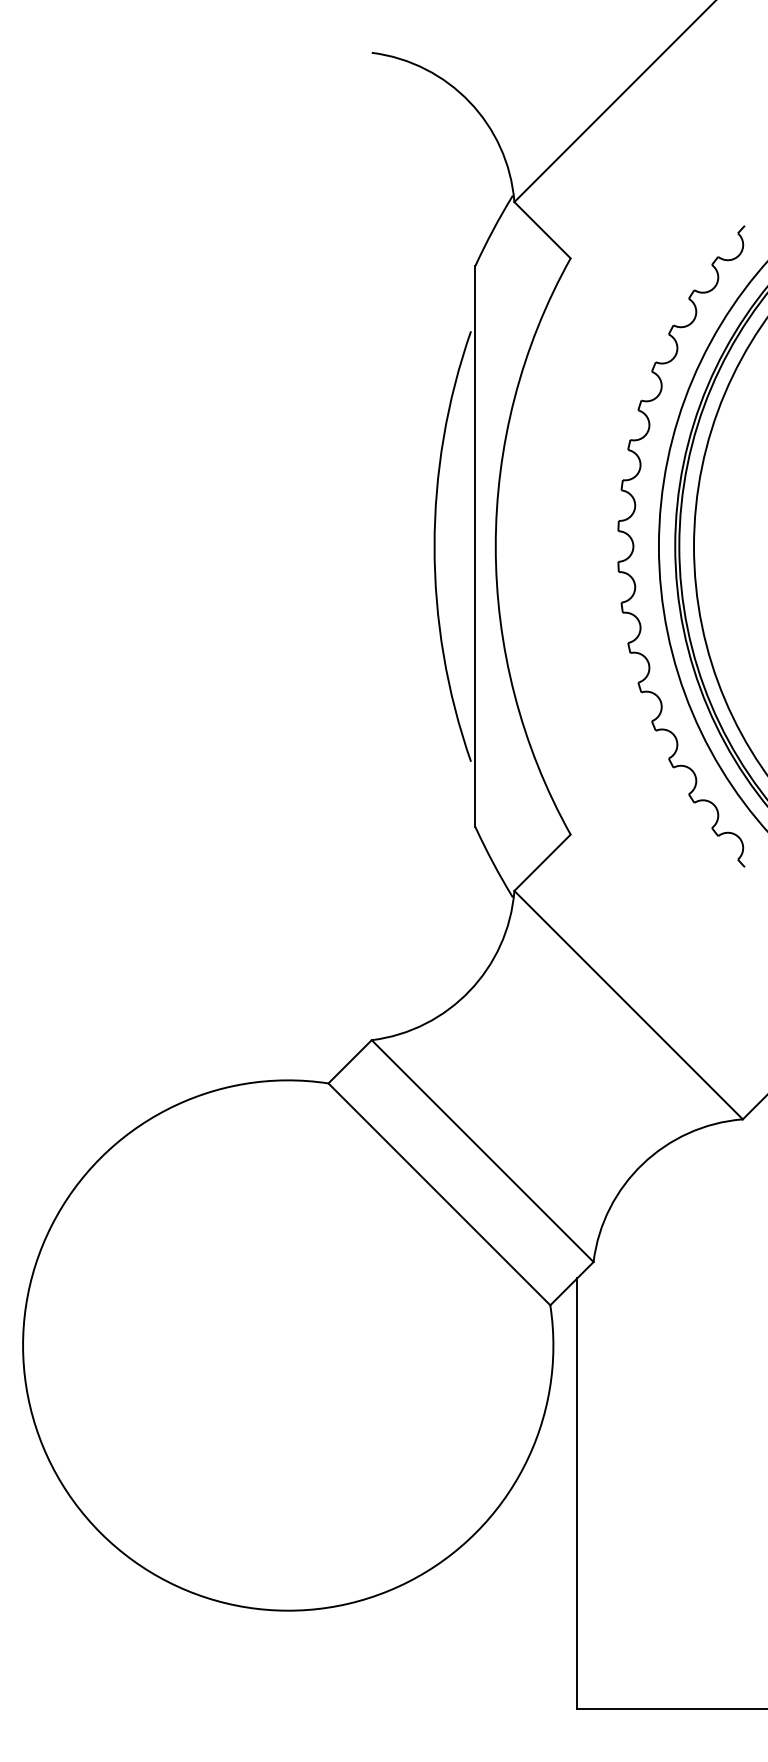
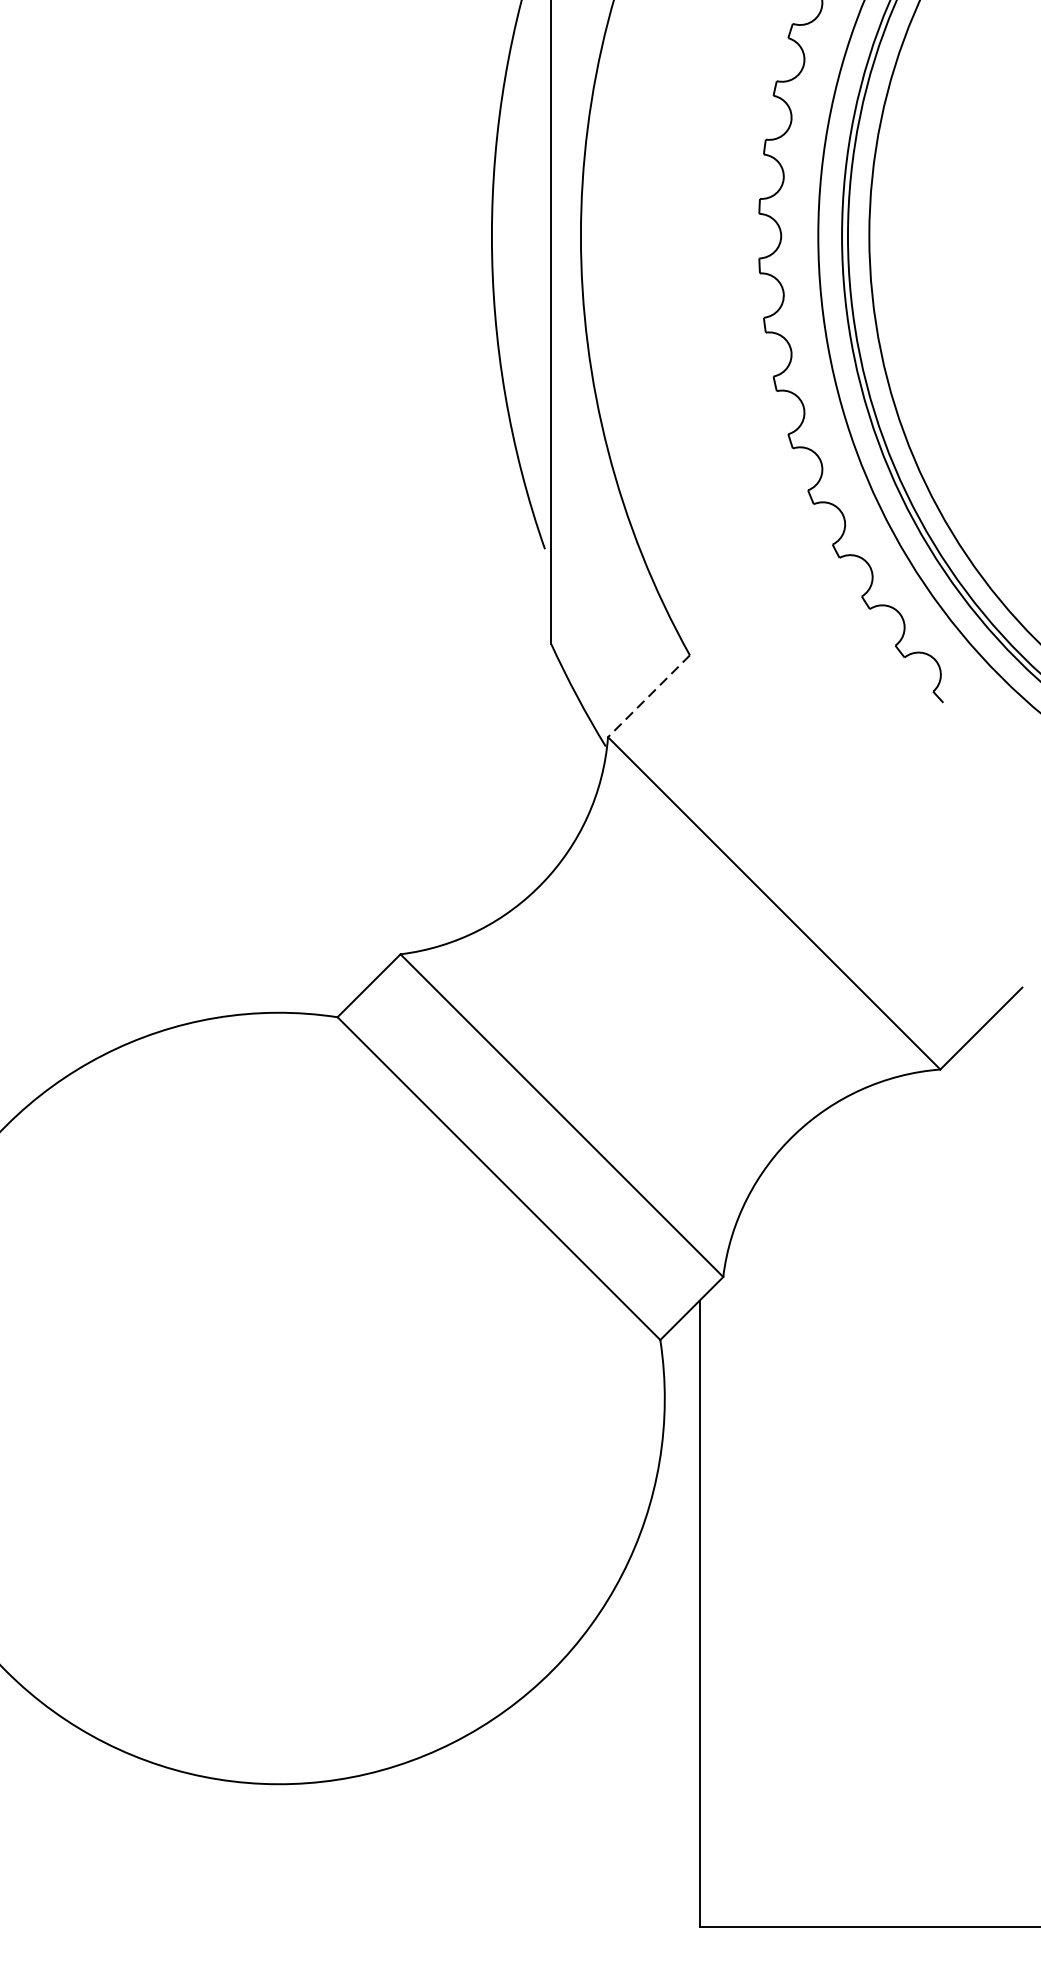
line: (542, 862) -> (648, 695), solid -> dashed

